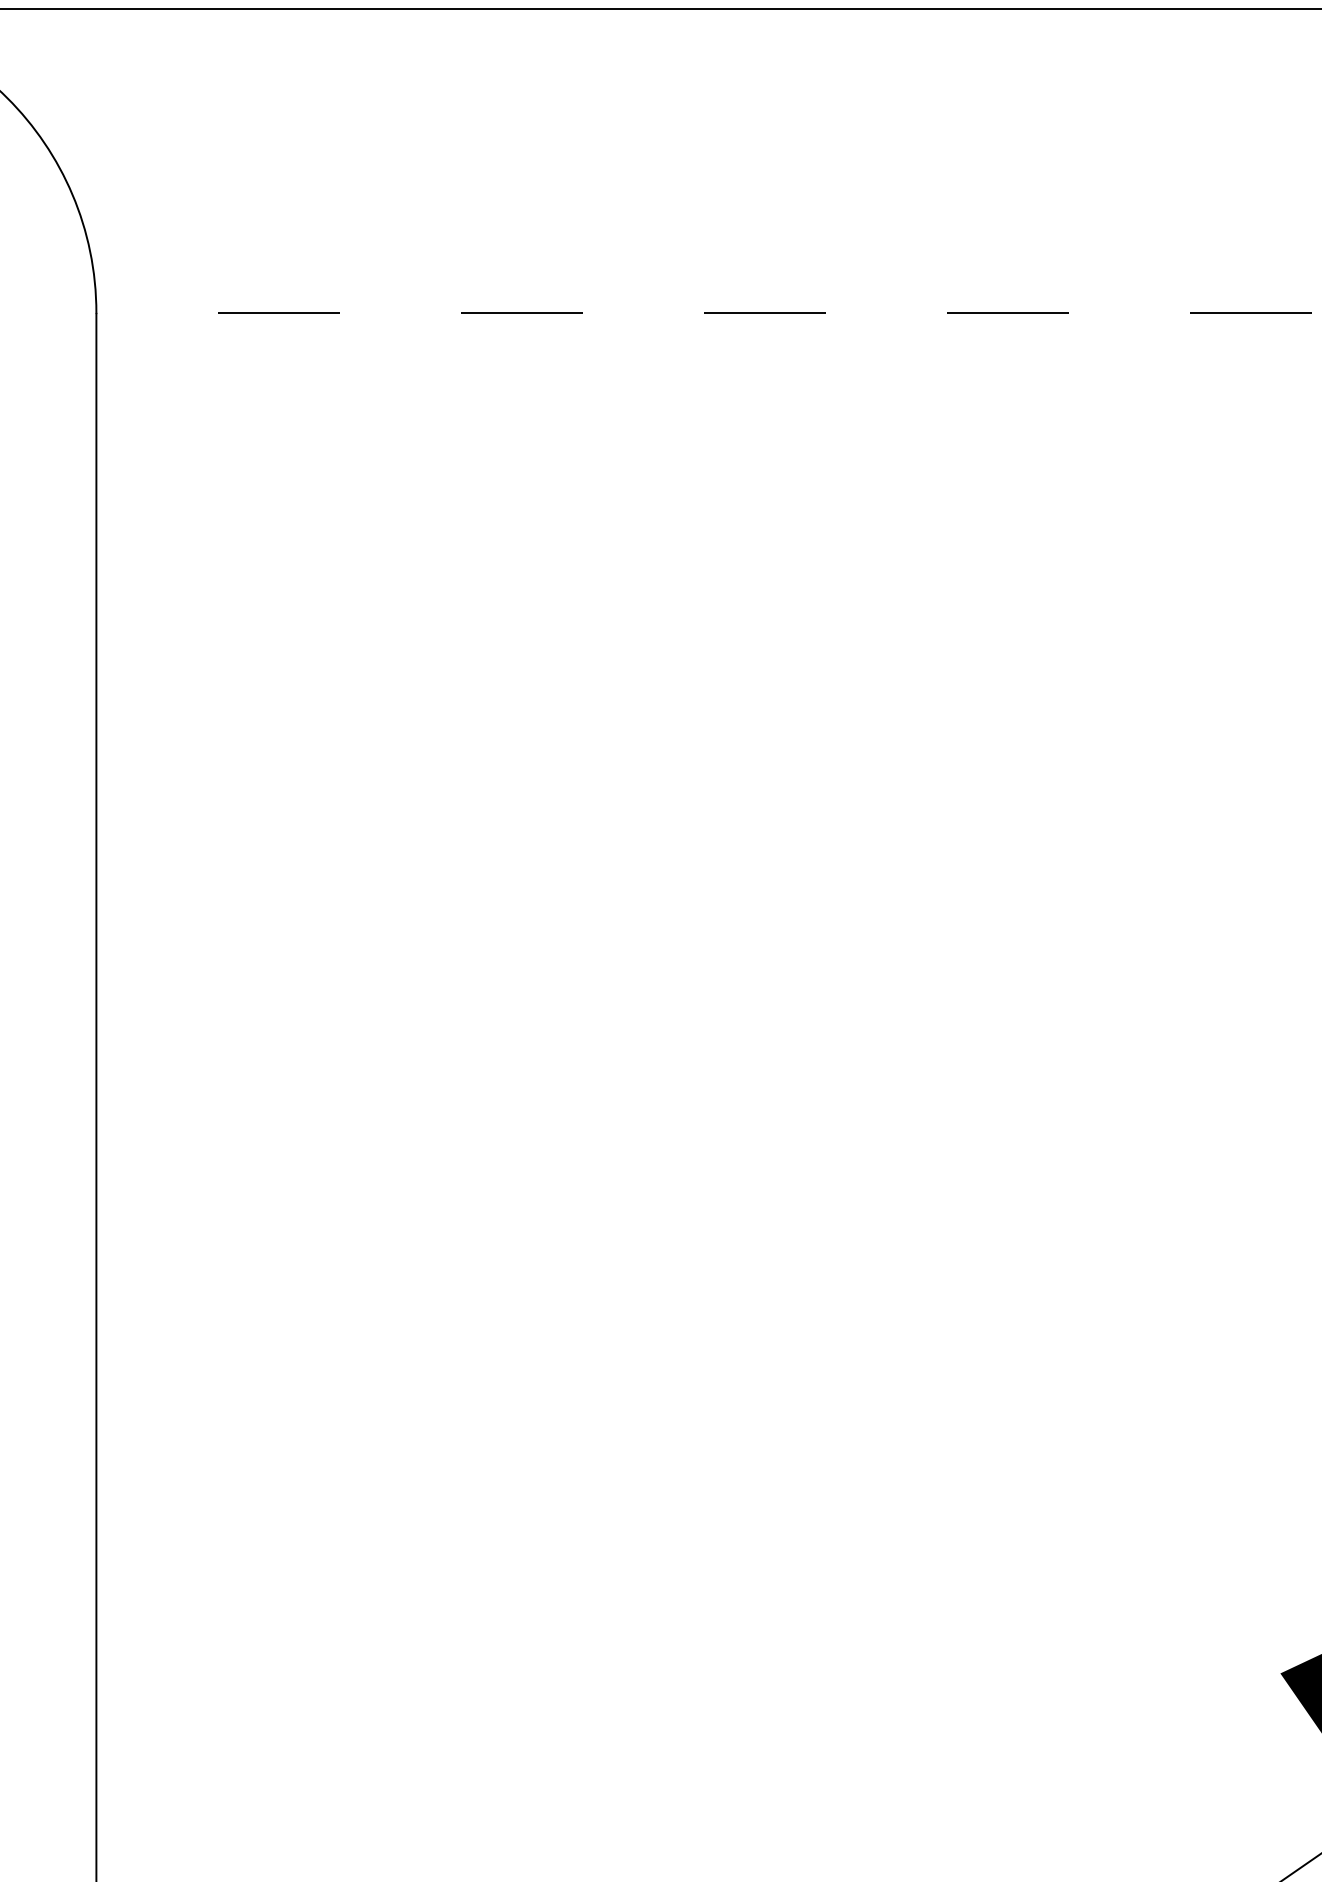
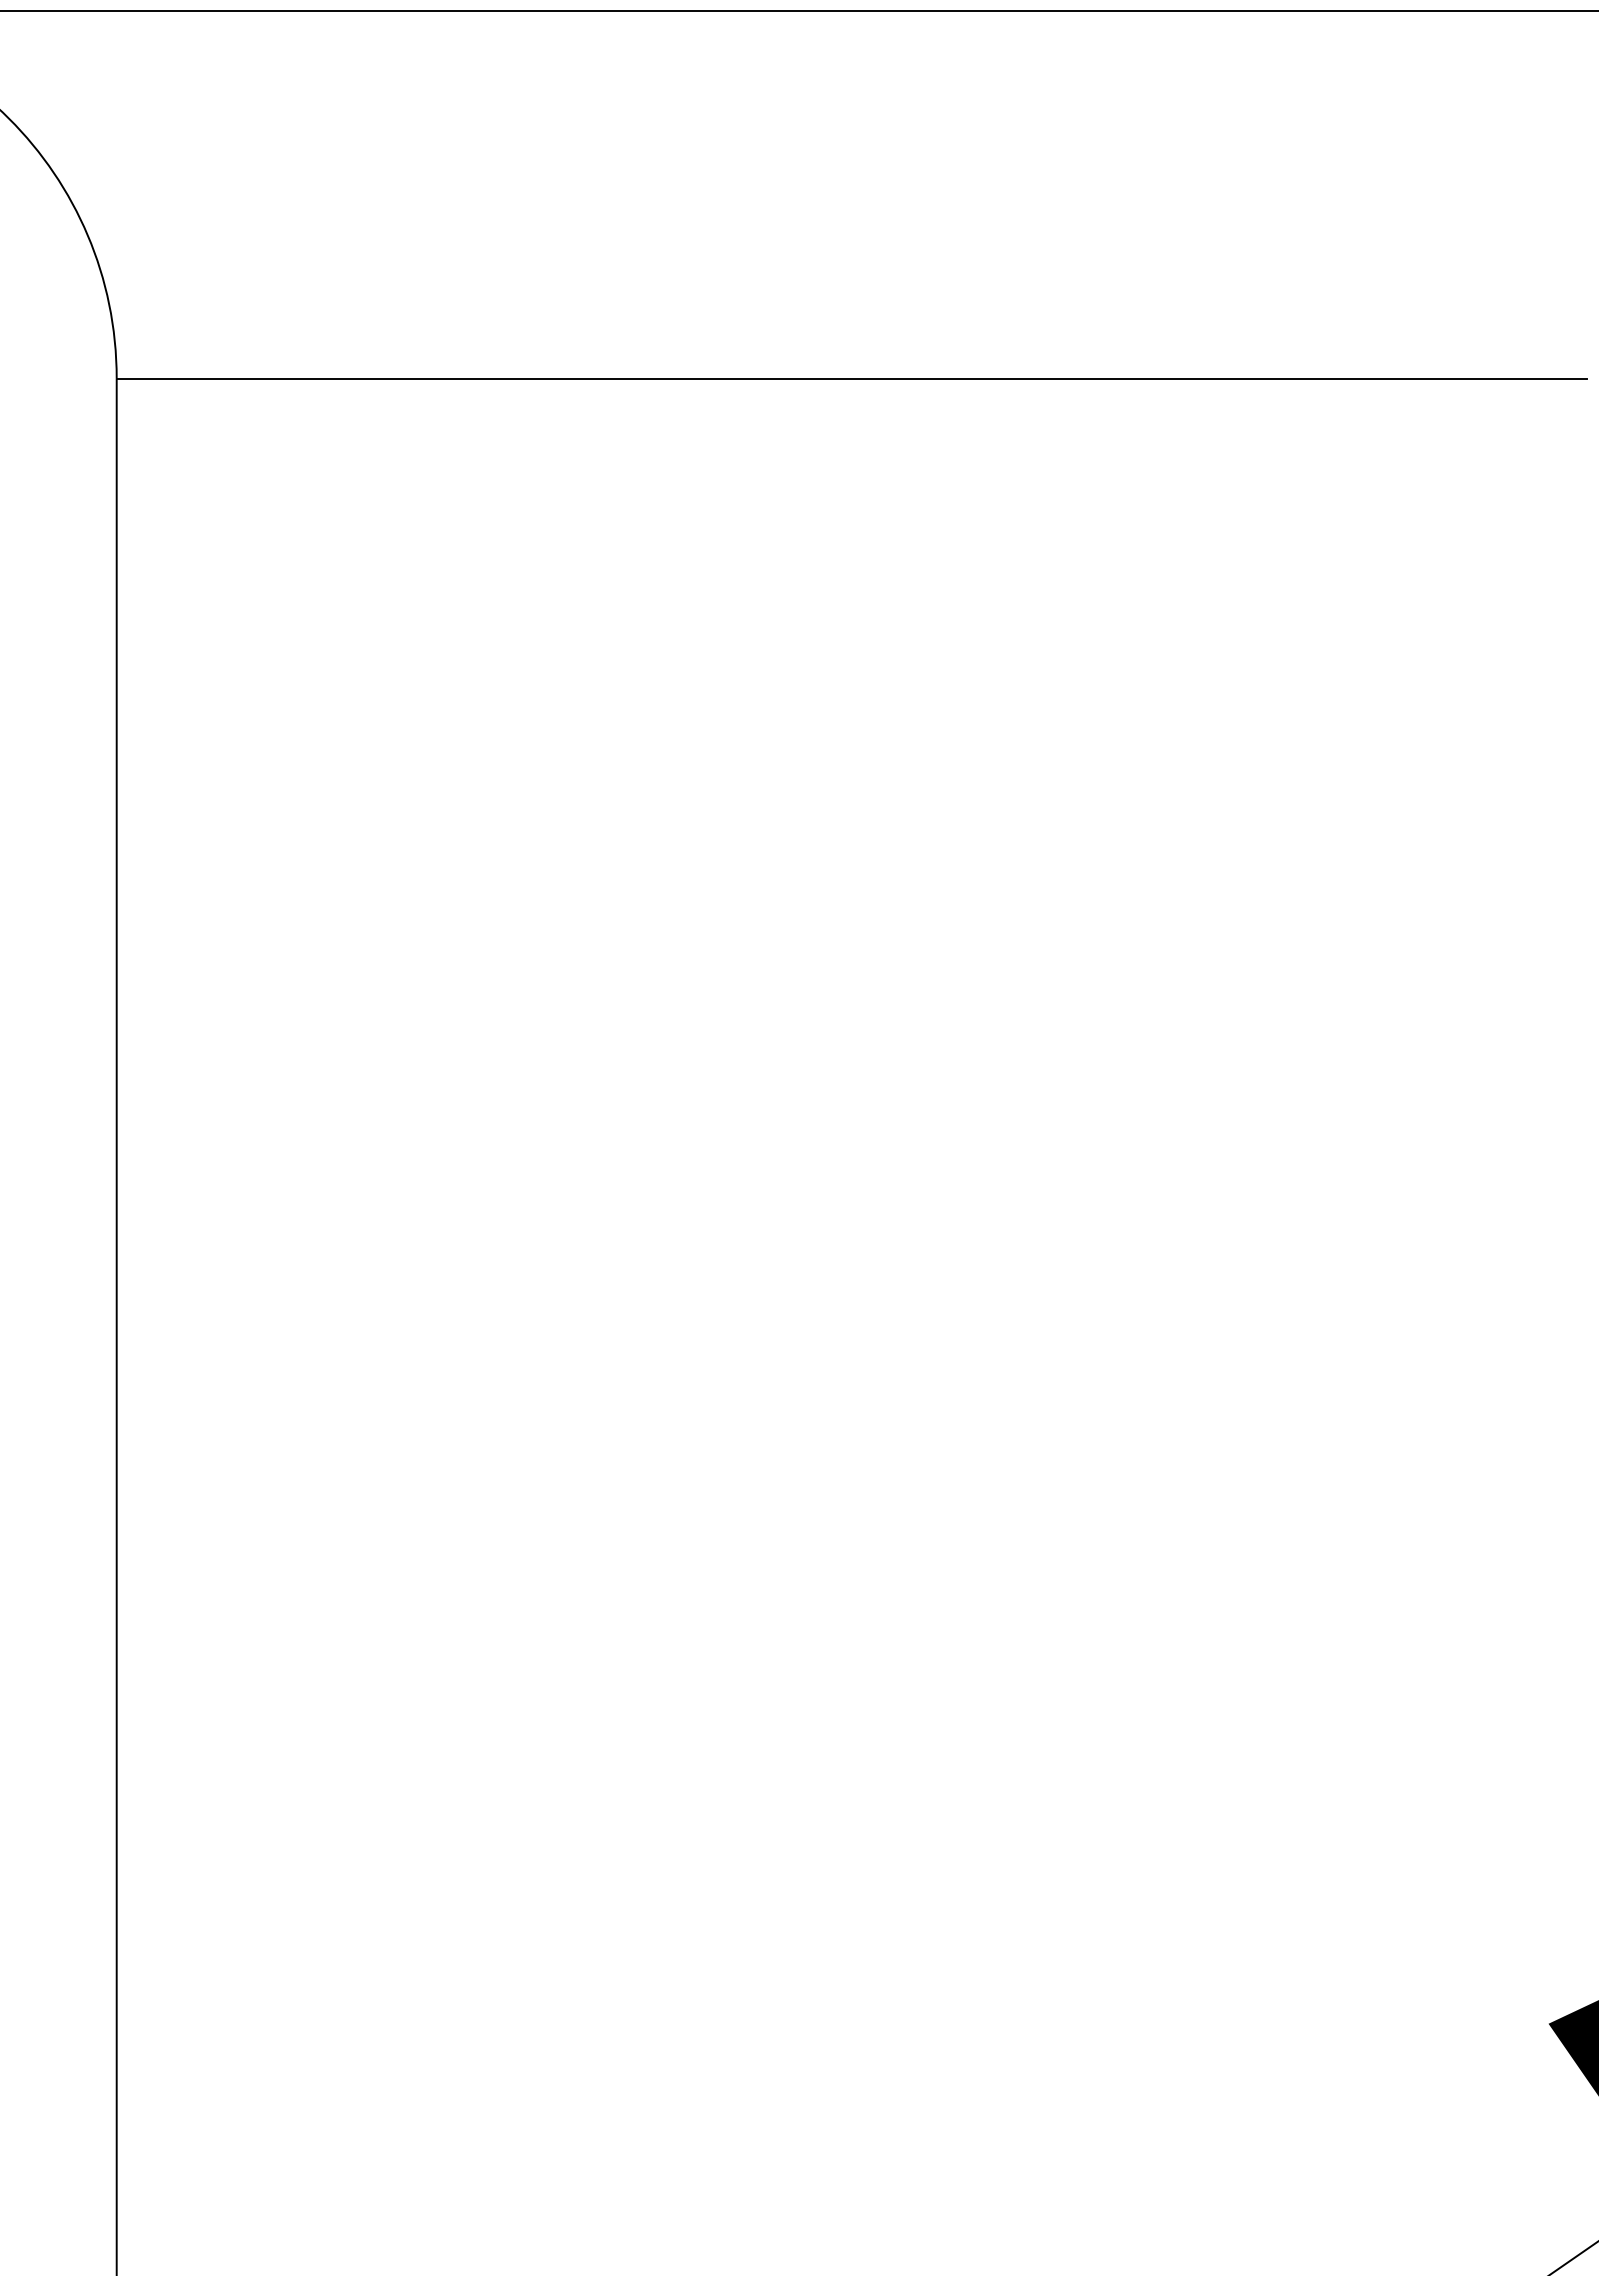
line: (703, 312) -> (851, 378), dashed -> solid

